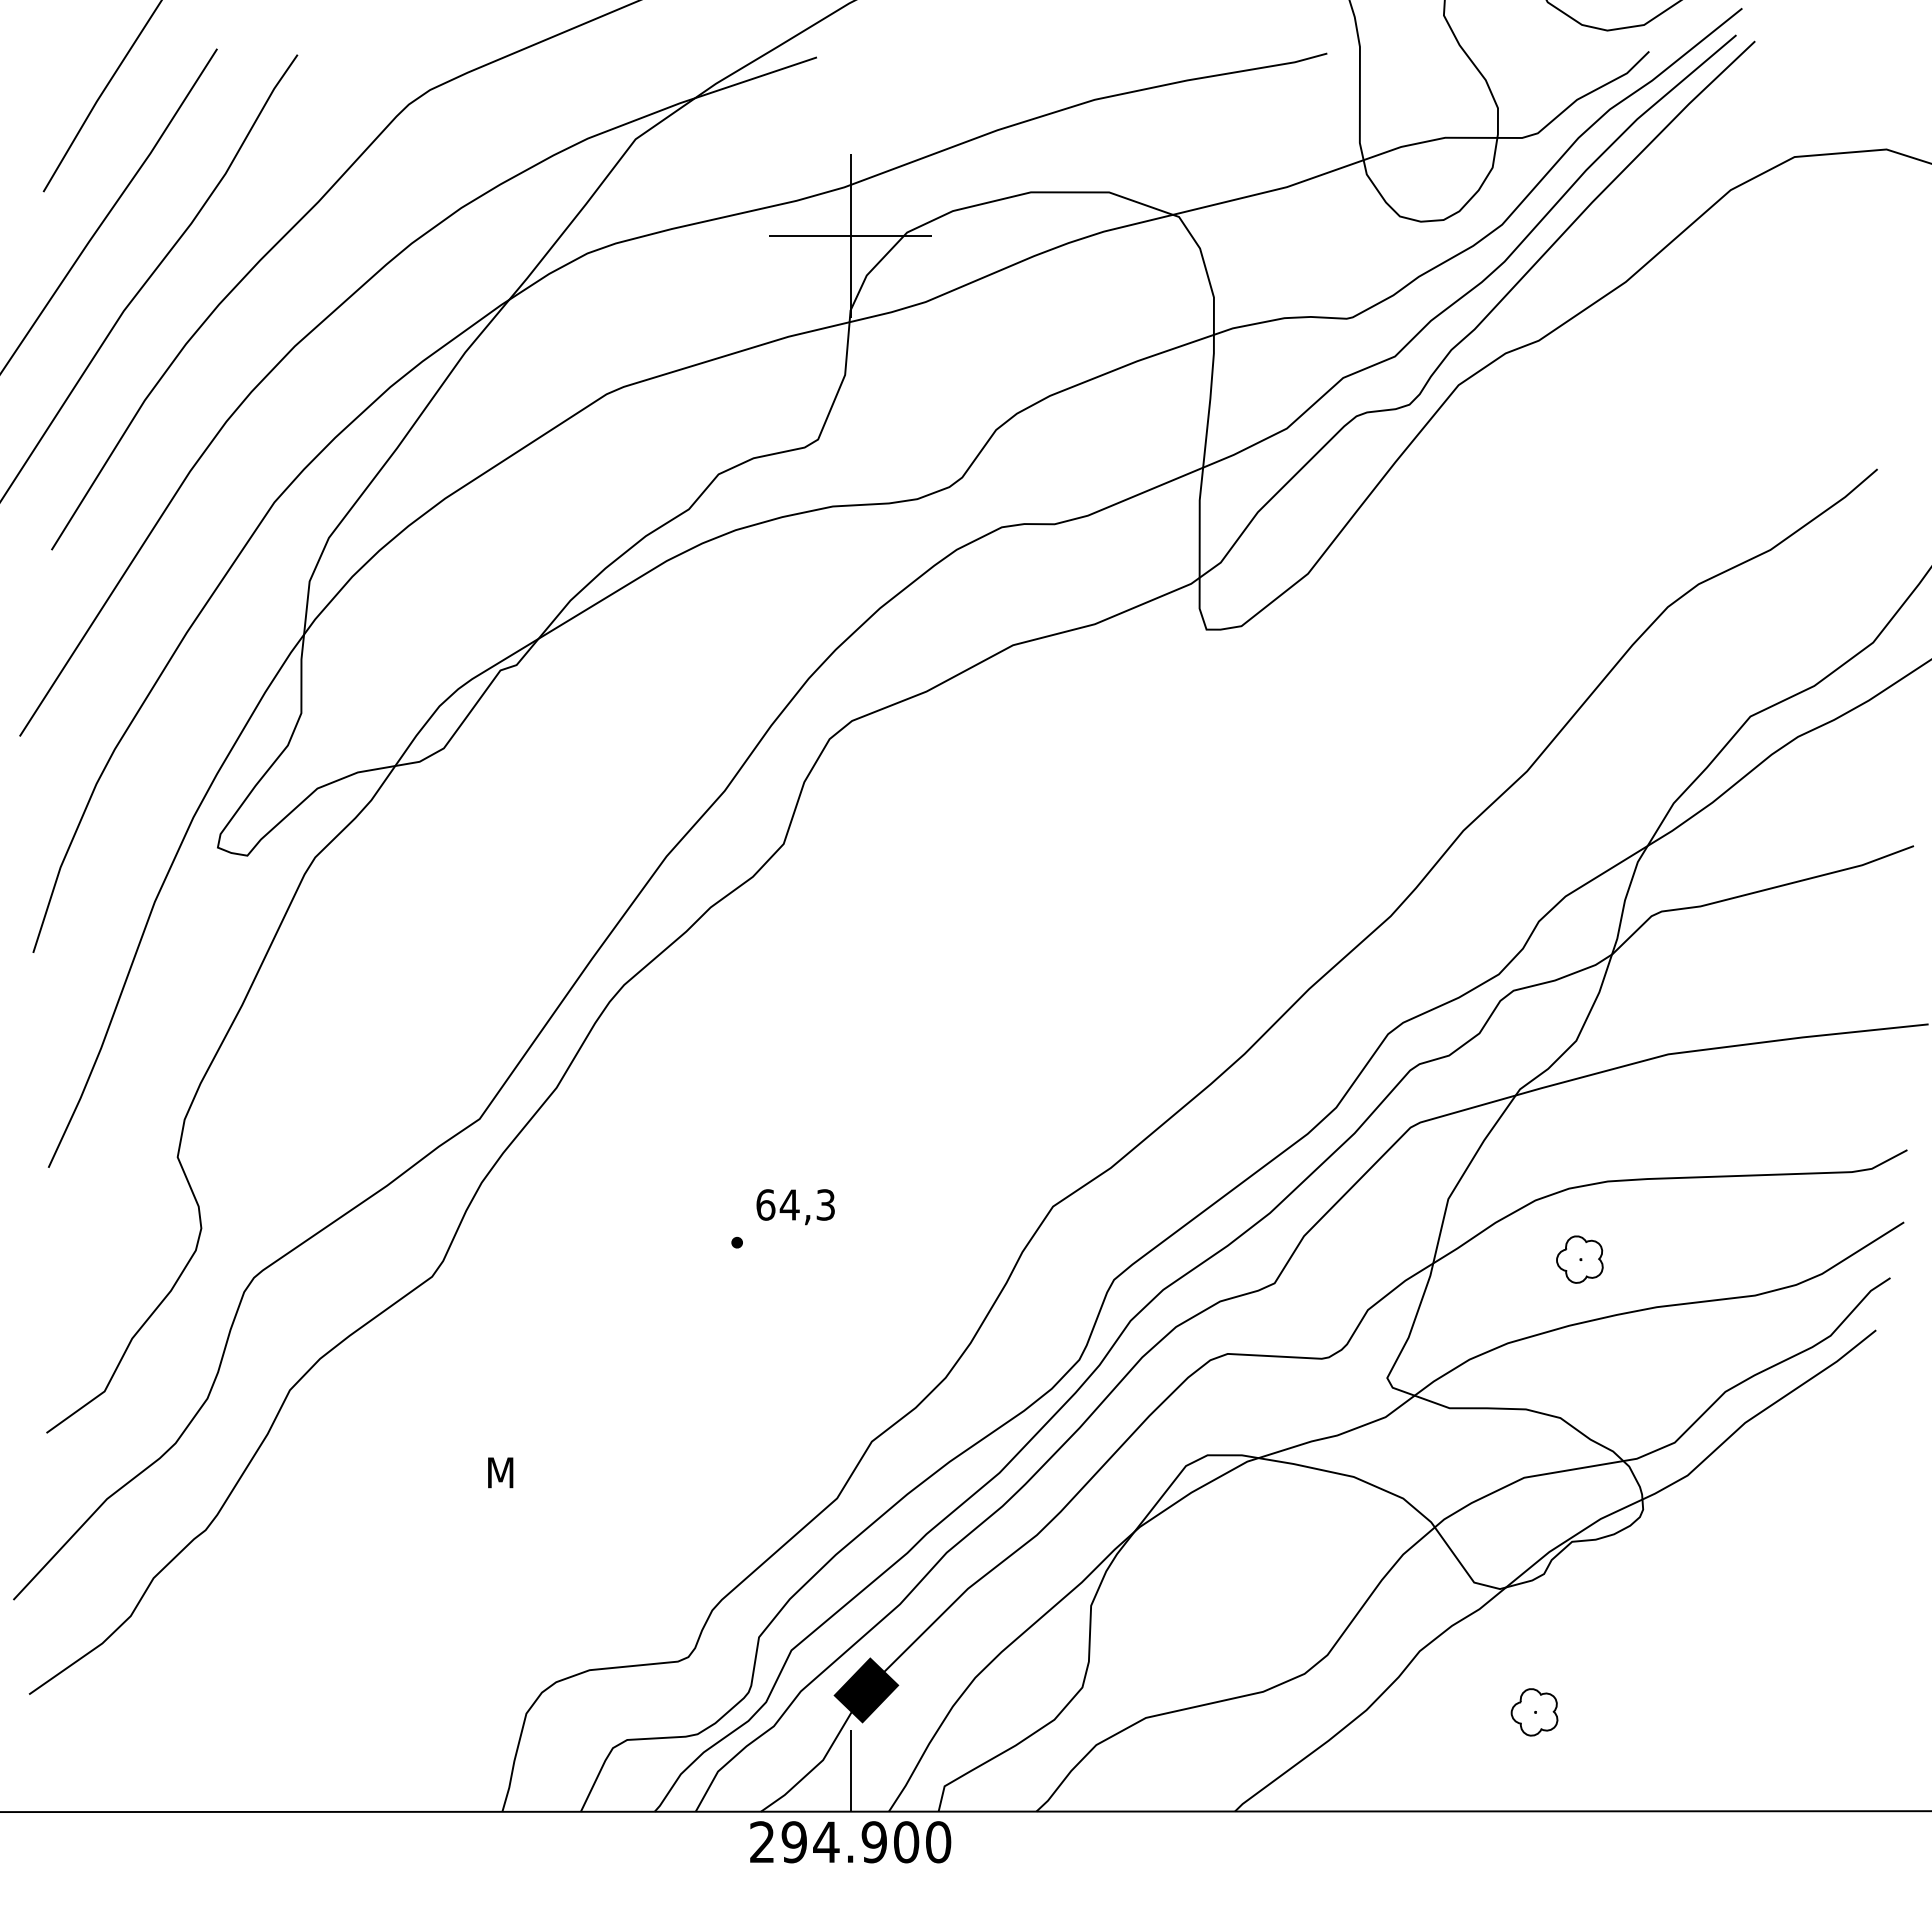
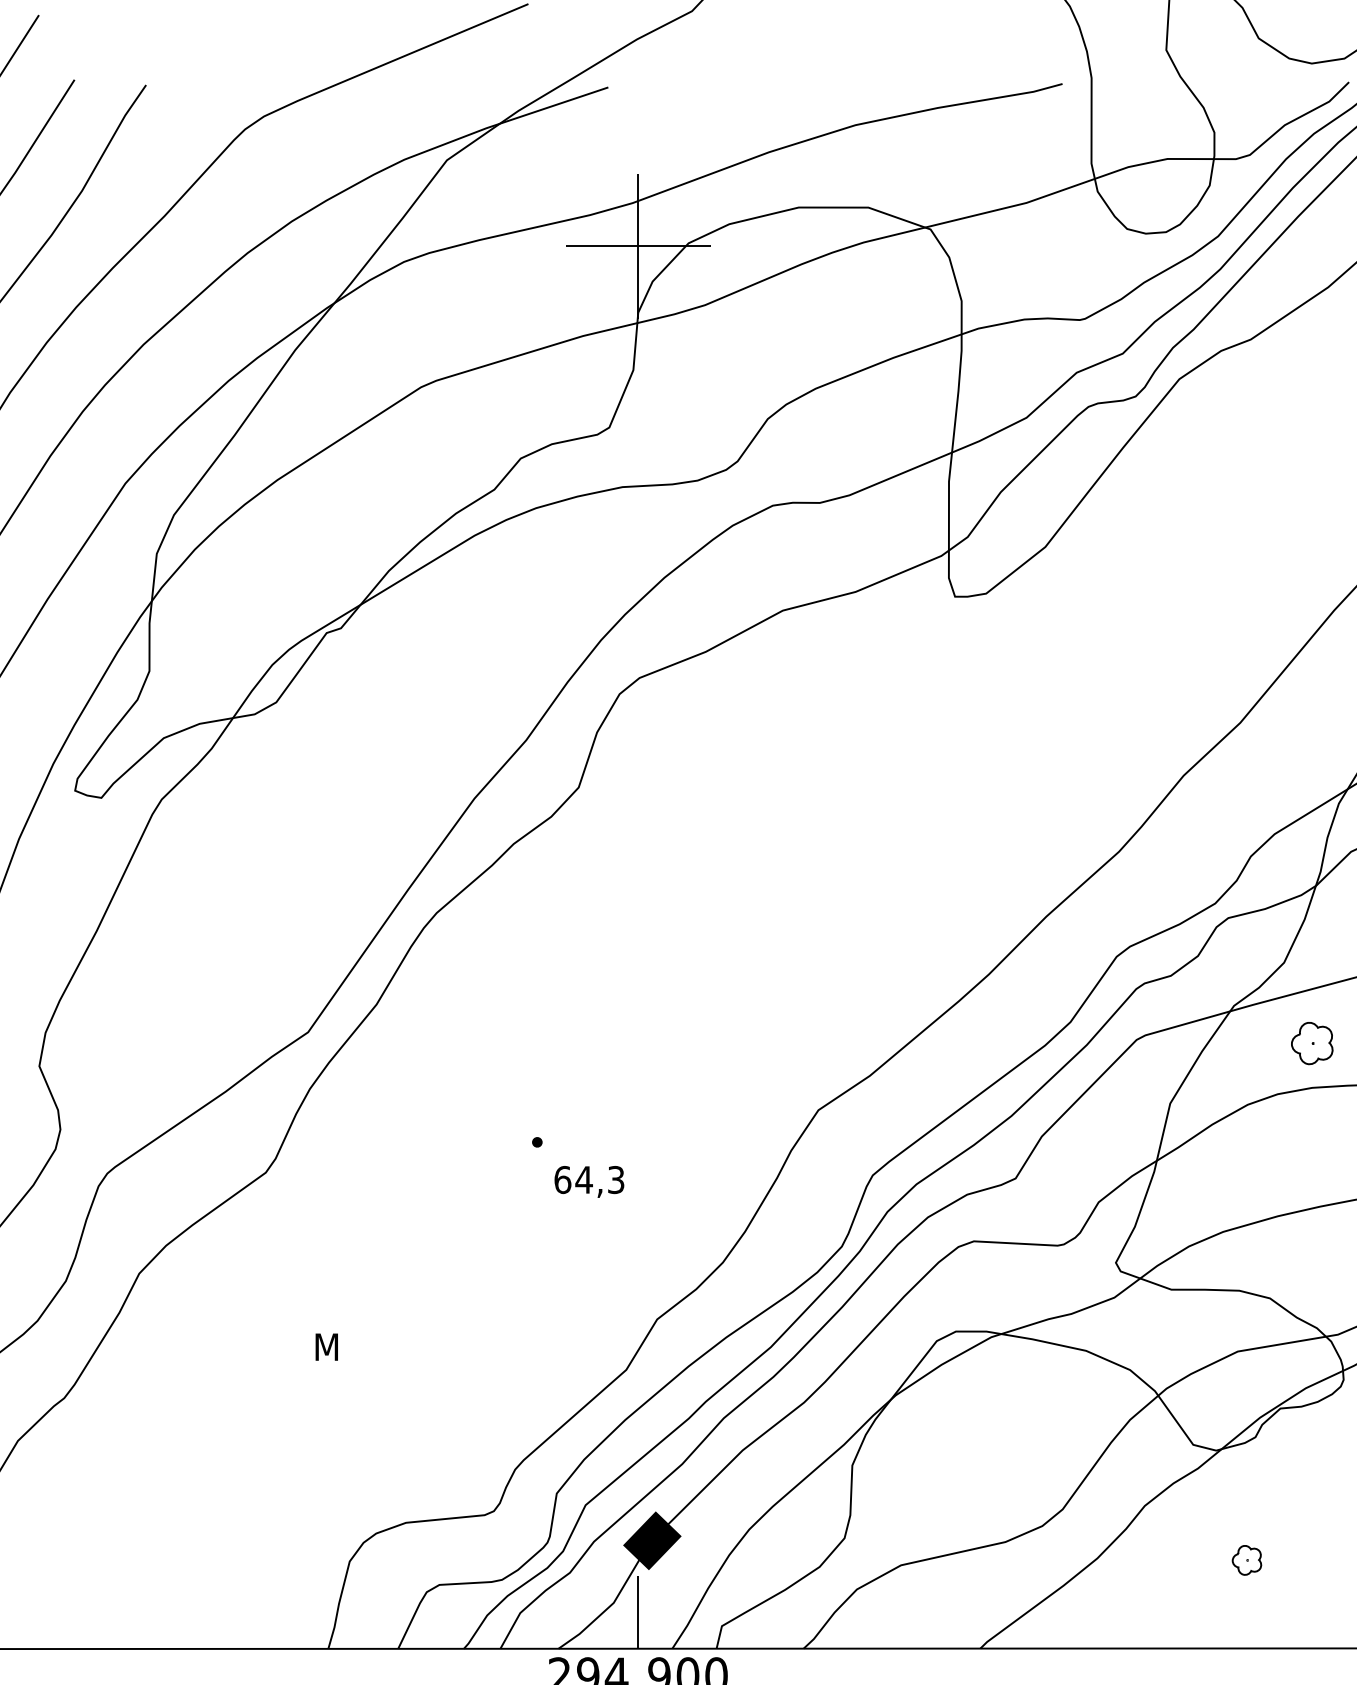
text: (795, 1207) -> (589, 1182), moved
part: (1579, 1259) -> (1311, 1043), moved
part: (1534, 1712) -> (1246, 1560), size x0.7

